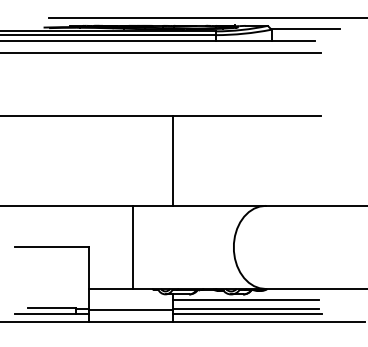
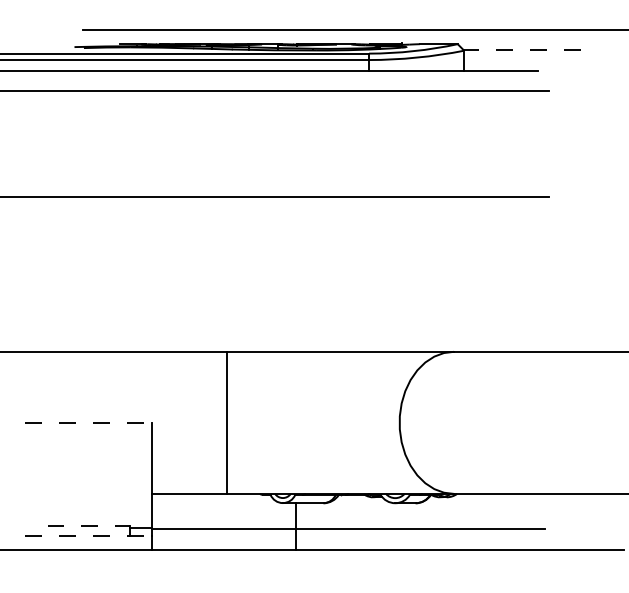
line: (305, 29) -> (522, 50), solid -> dashed
line: (173, 160) -> (296, 274), removed
line: (52, 247) -> (89, 422), solid -> dashed
line: (246, 300) -> (421, 513), removed
line: (52, 307) -> (89, 525), solid -> dashed
line: (52, 313) -> (89, 535), solid -> dashed
line: (247, 314) -> (423, 537), removed

